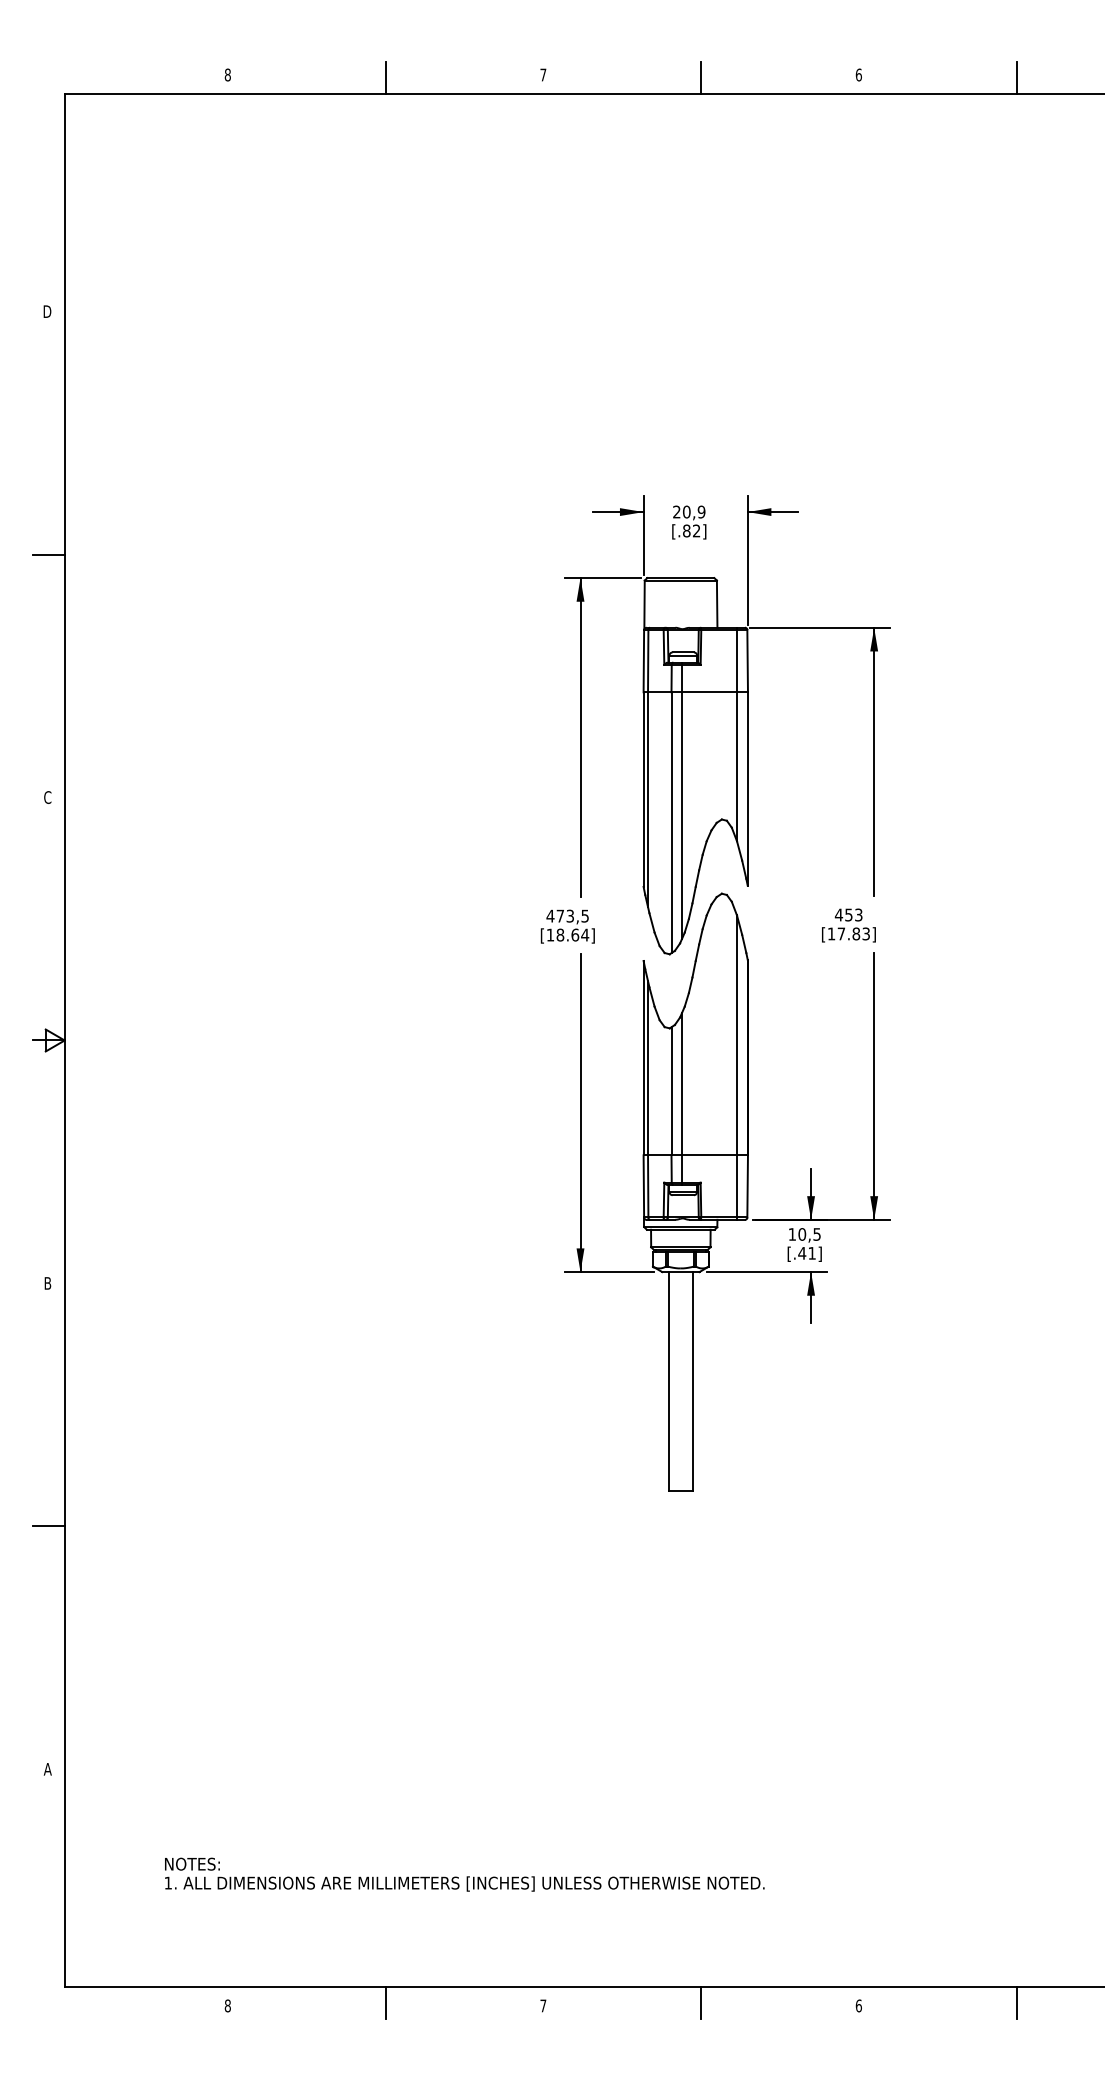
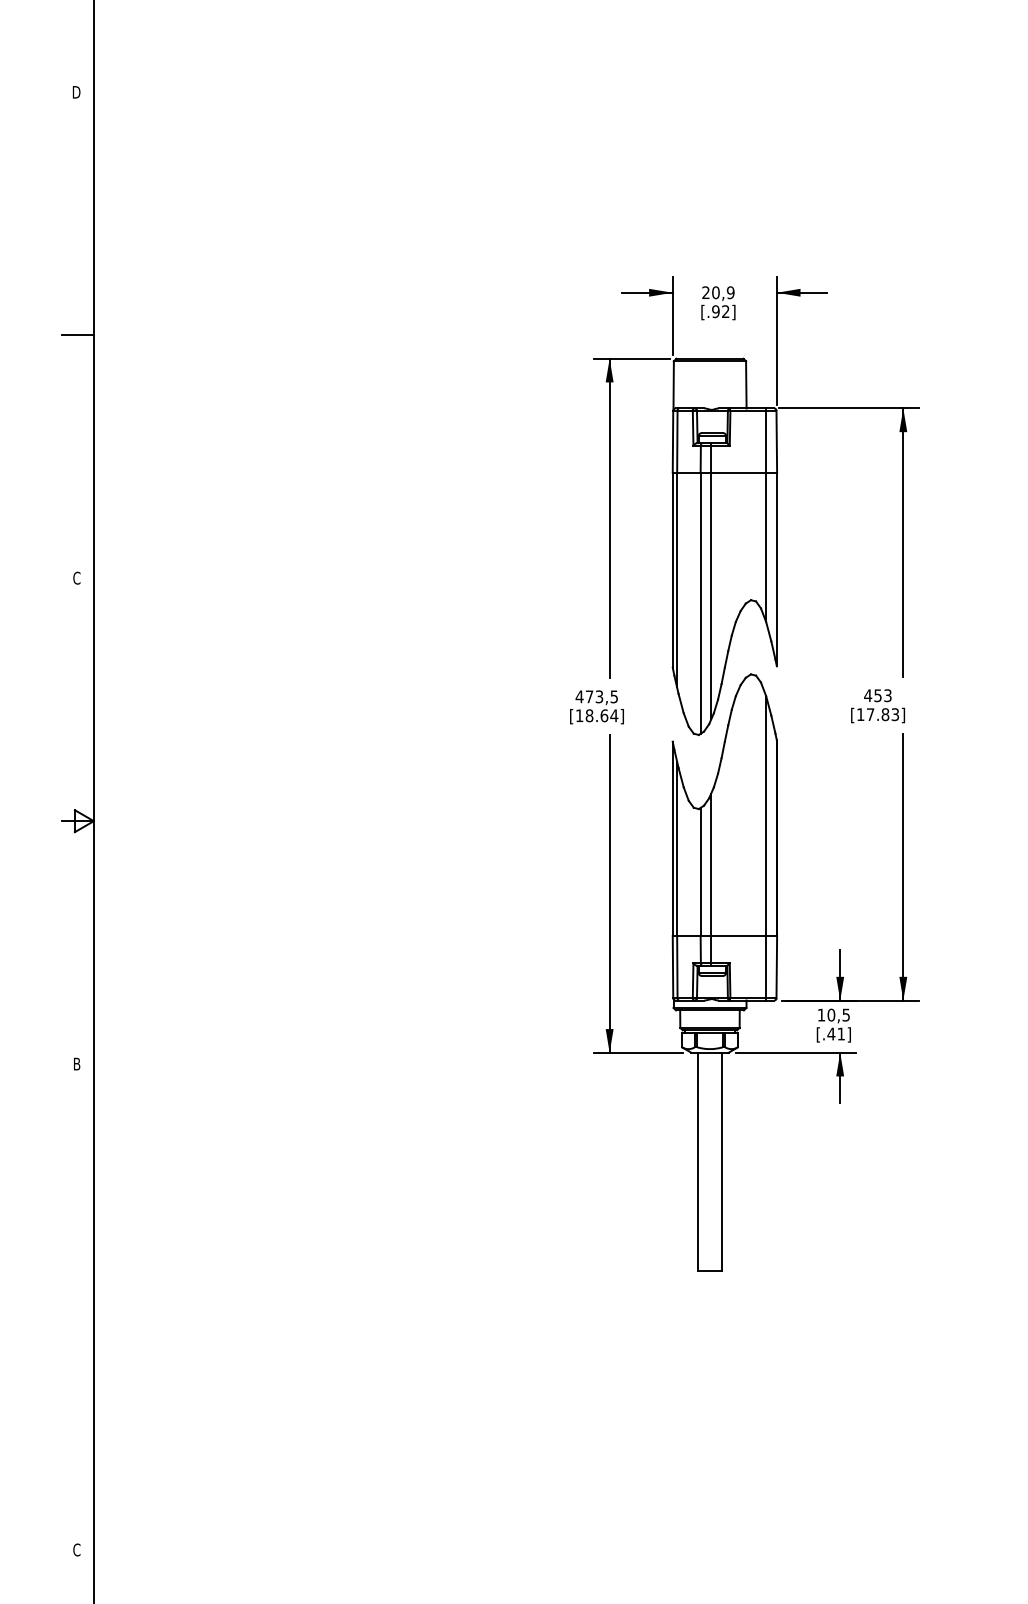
text: (686, 530) -> (715, 311), [.82] -> [.92]
line: (48, 1526) -> (77, 1307), removed
text: (47, 1768) -> (76, 1549), A -> C

